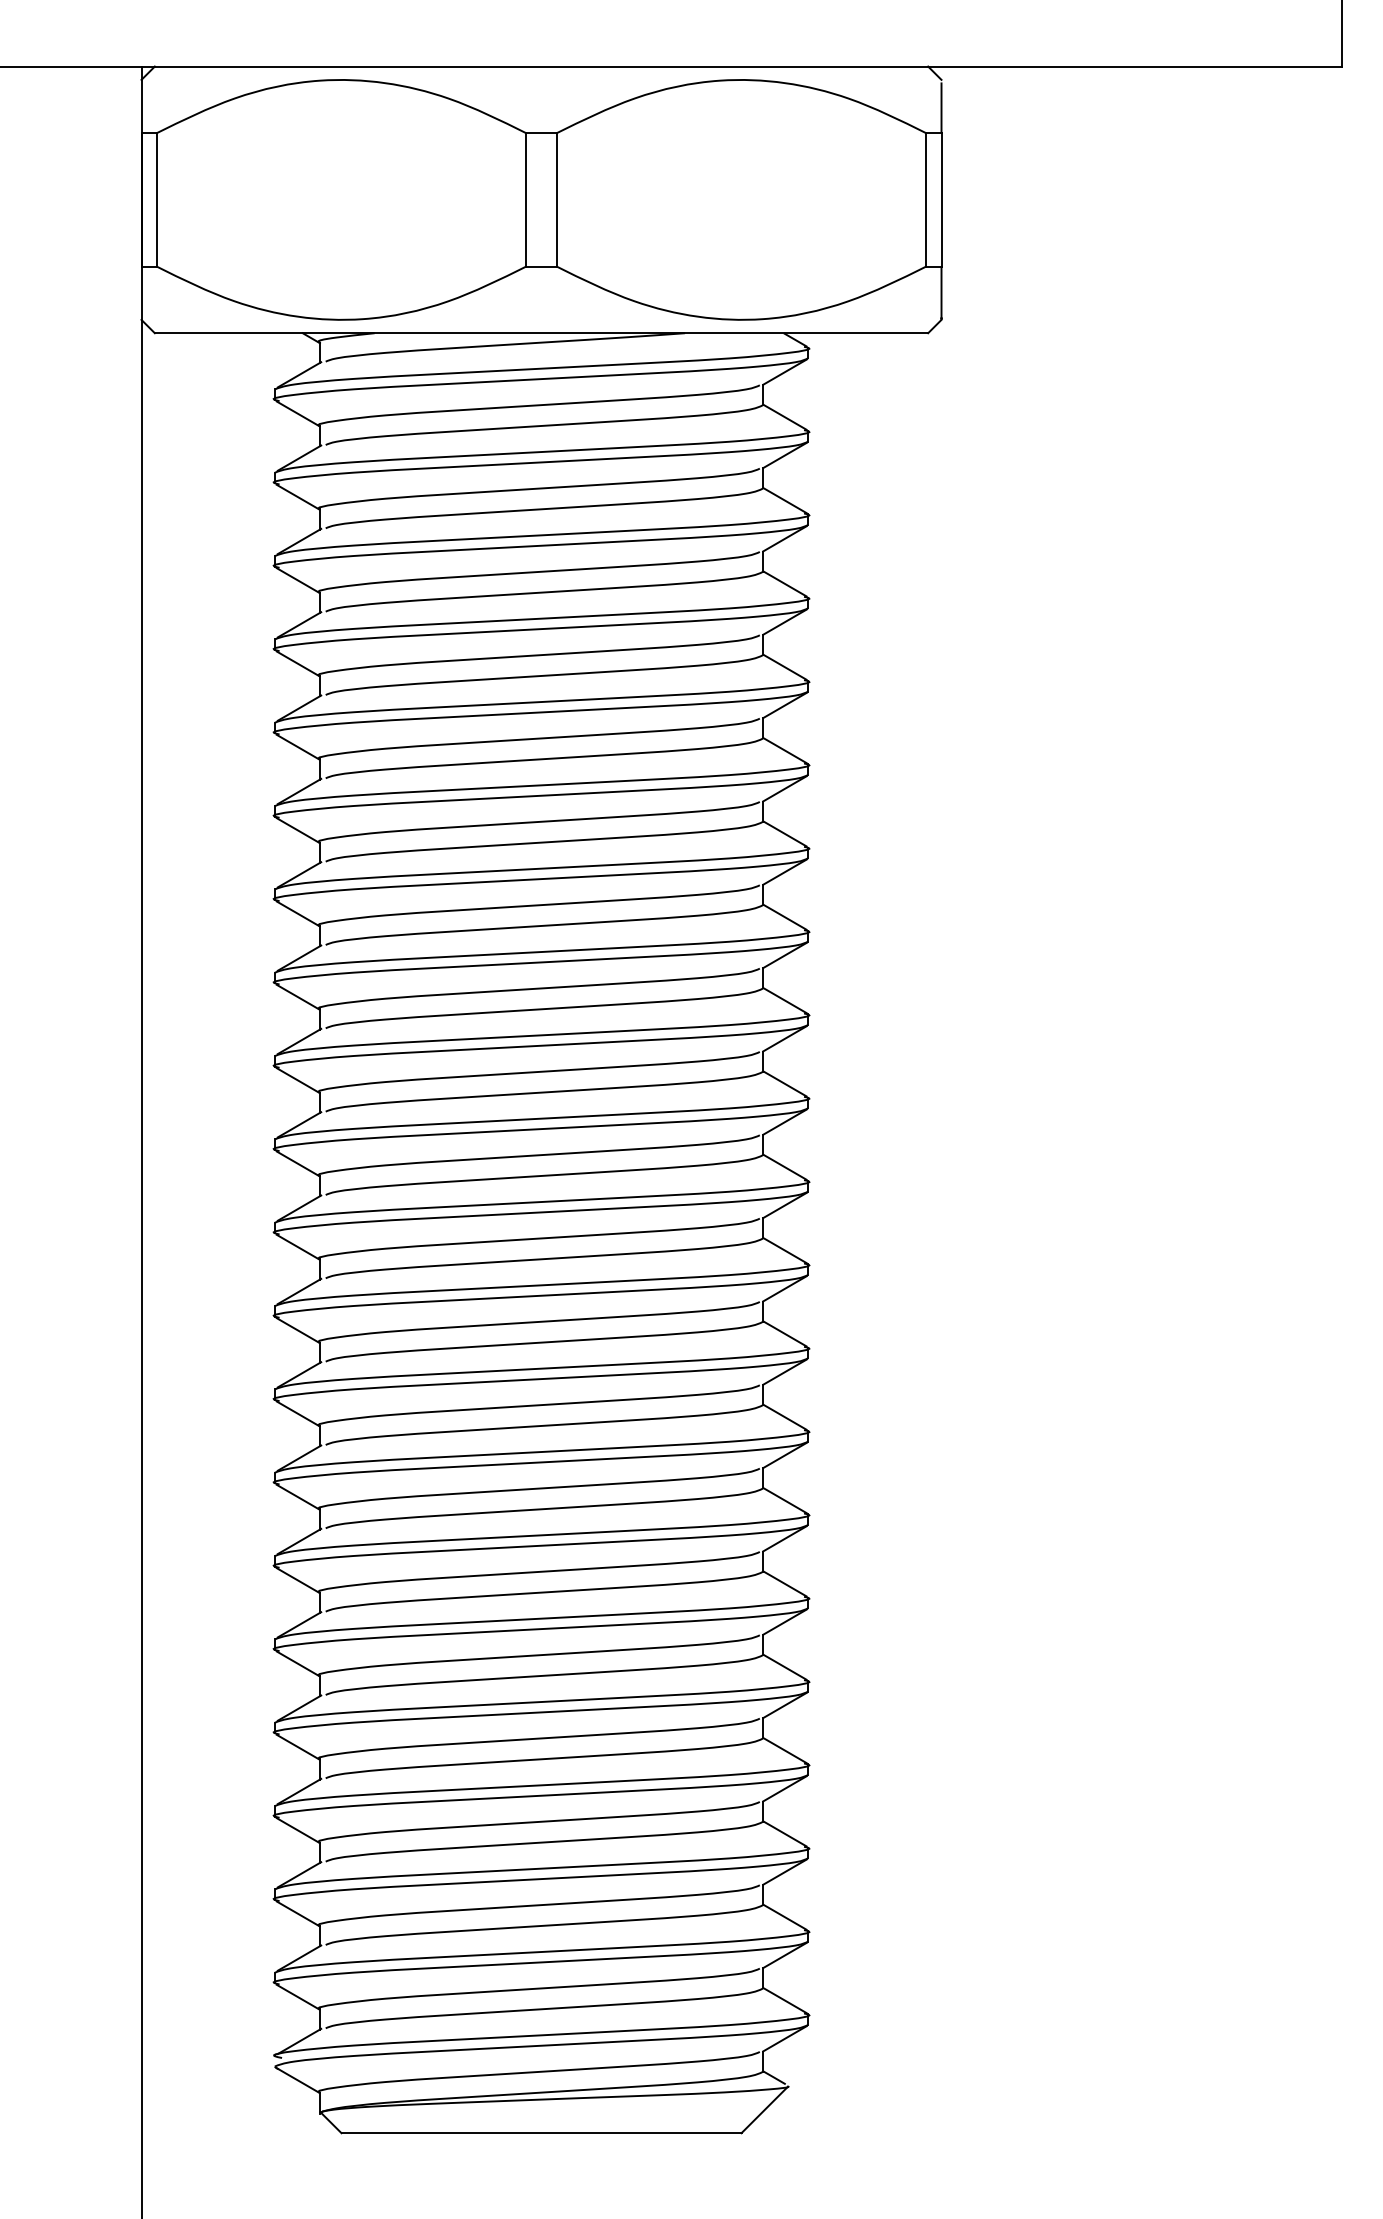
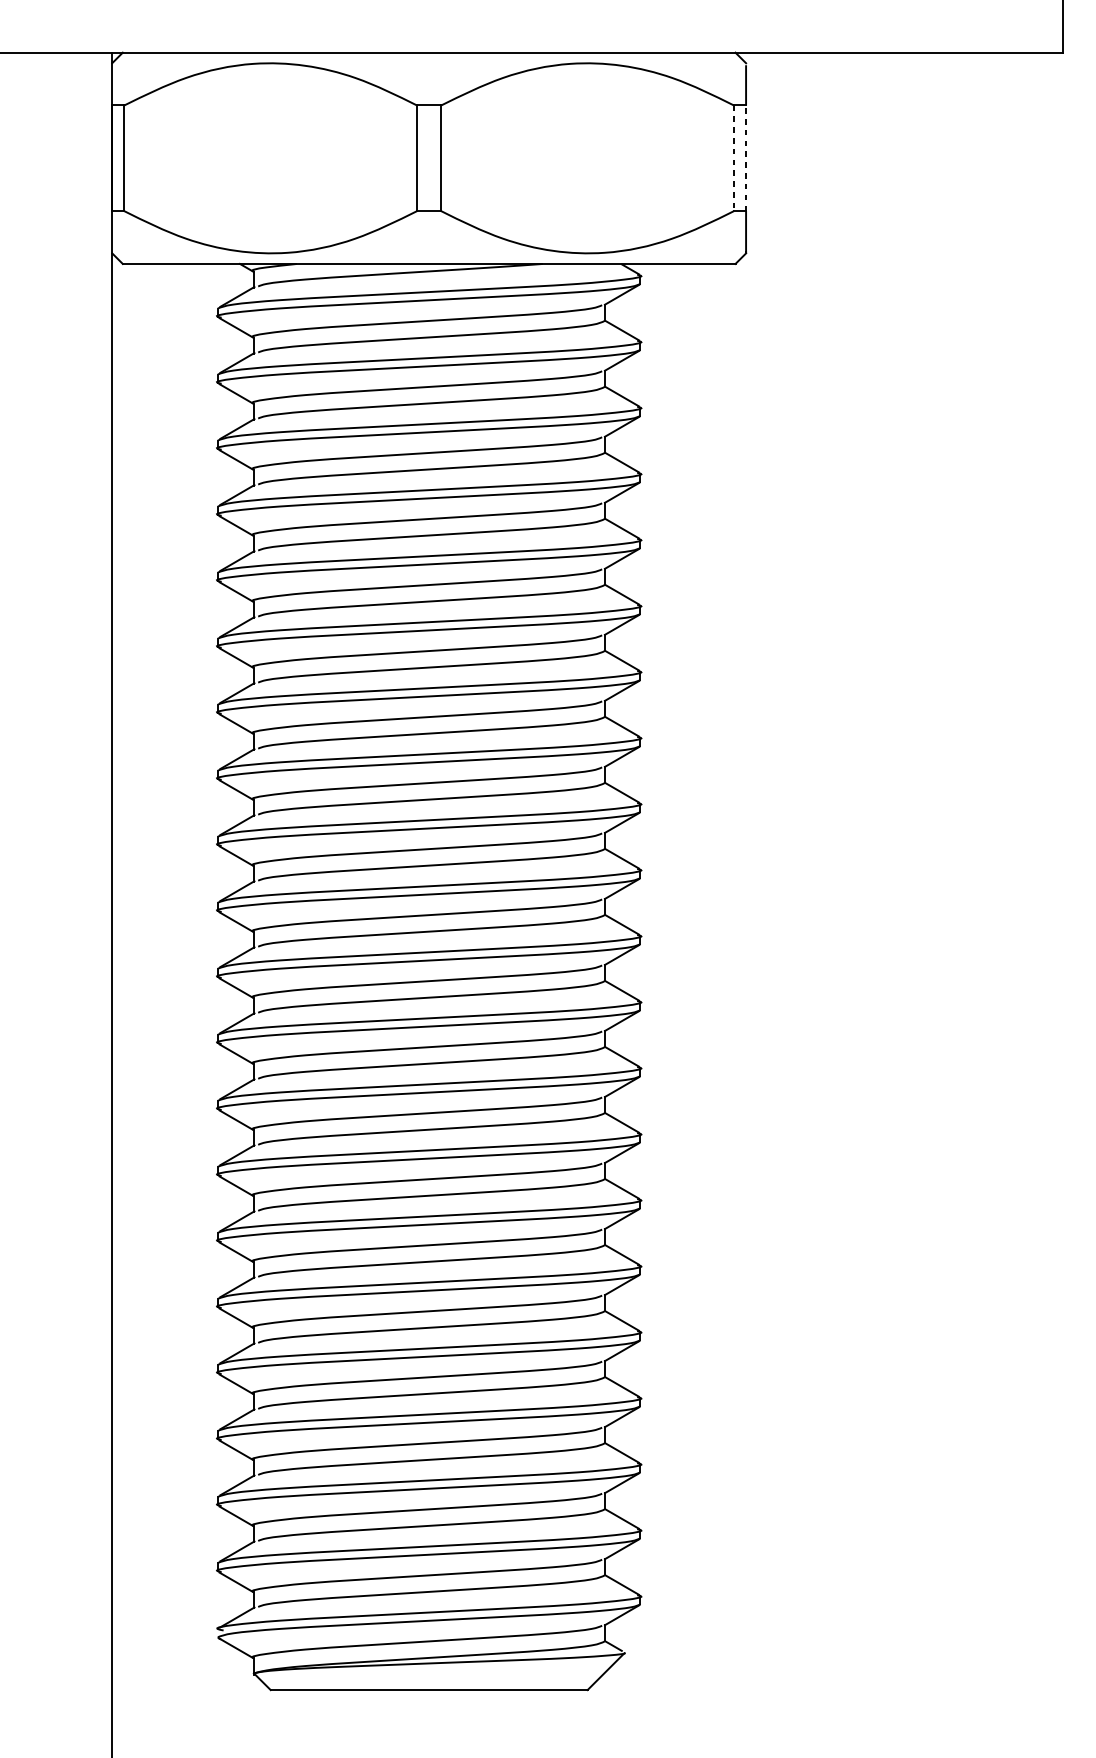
line: (926, 199) -> (734, 158), solid -> dashed
line: (941, 199) -> (746, 158), solid -> dashed

